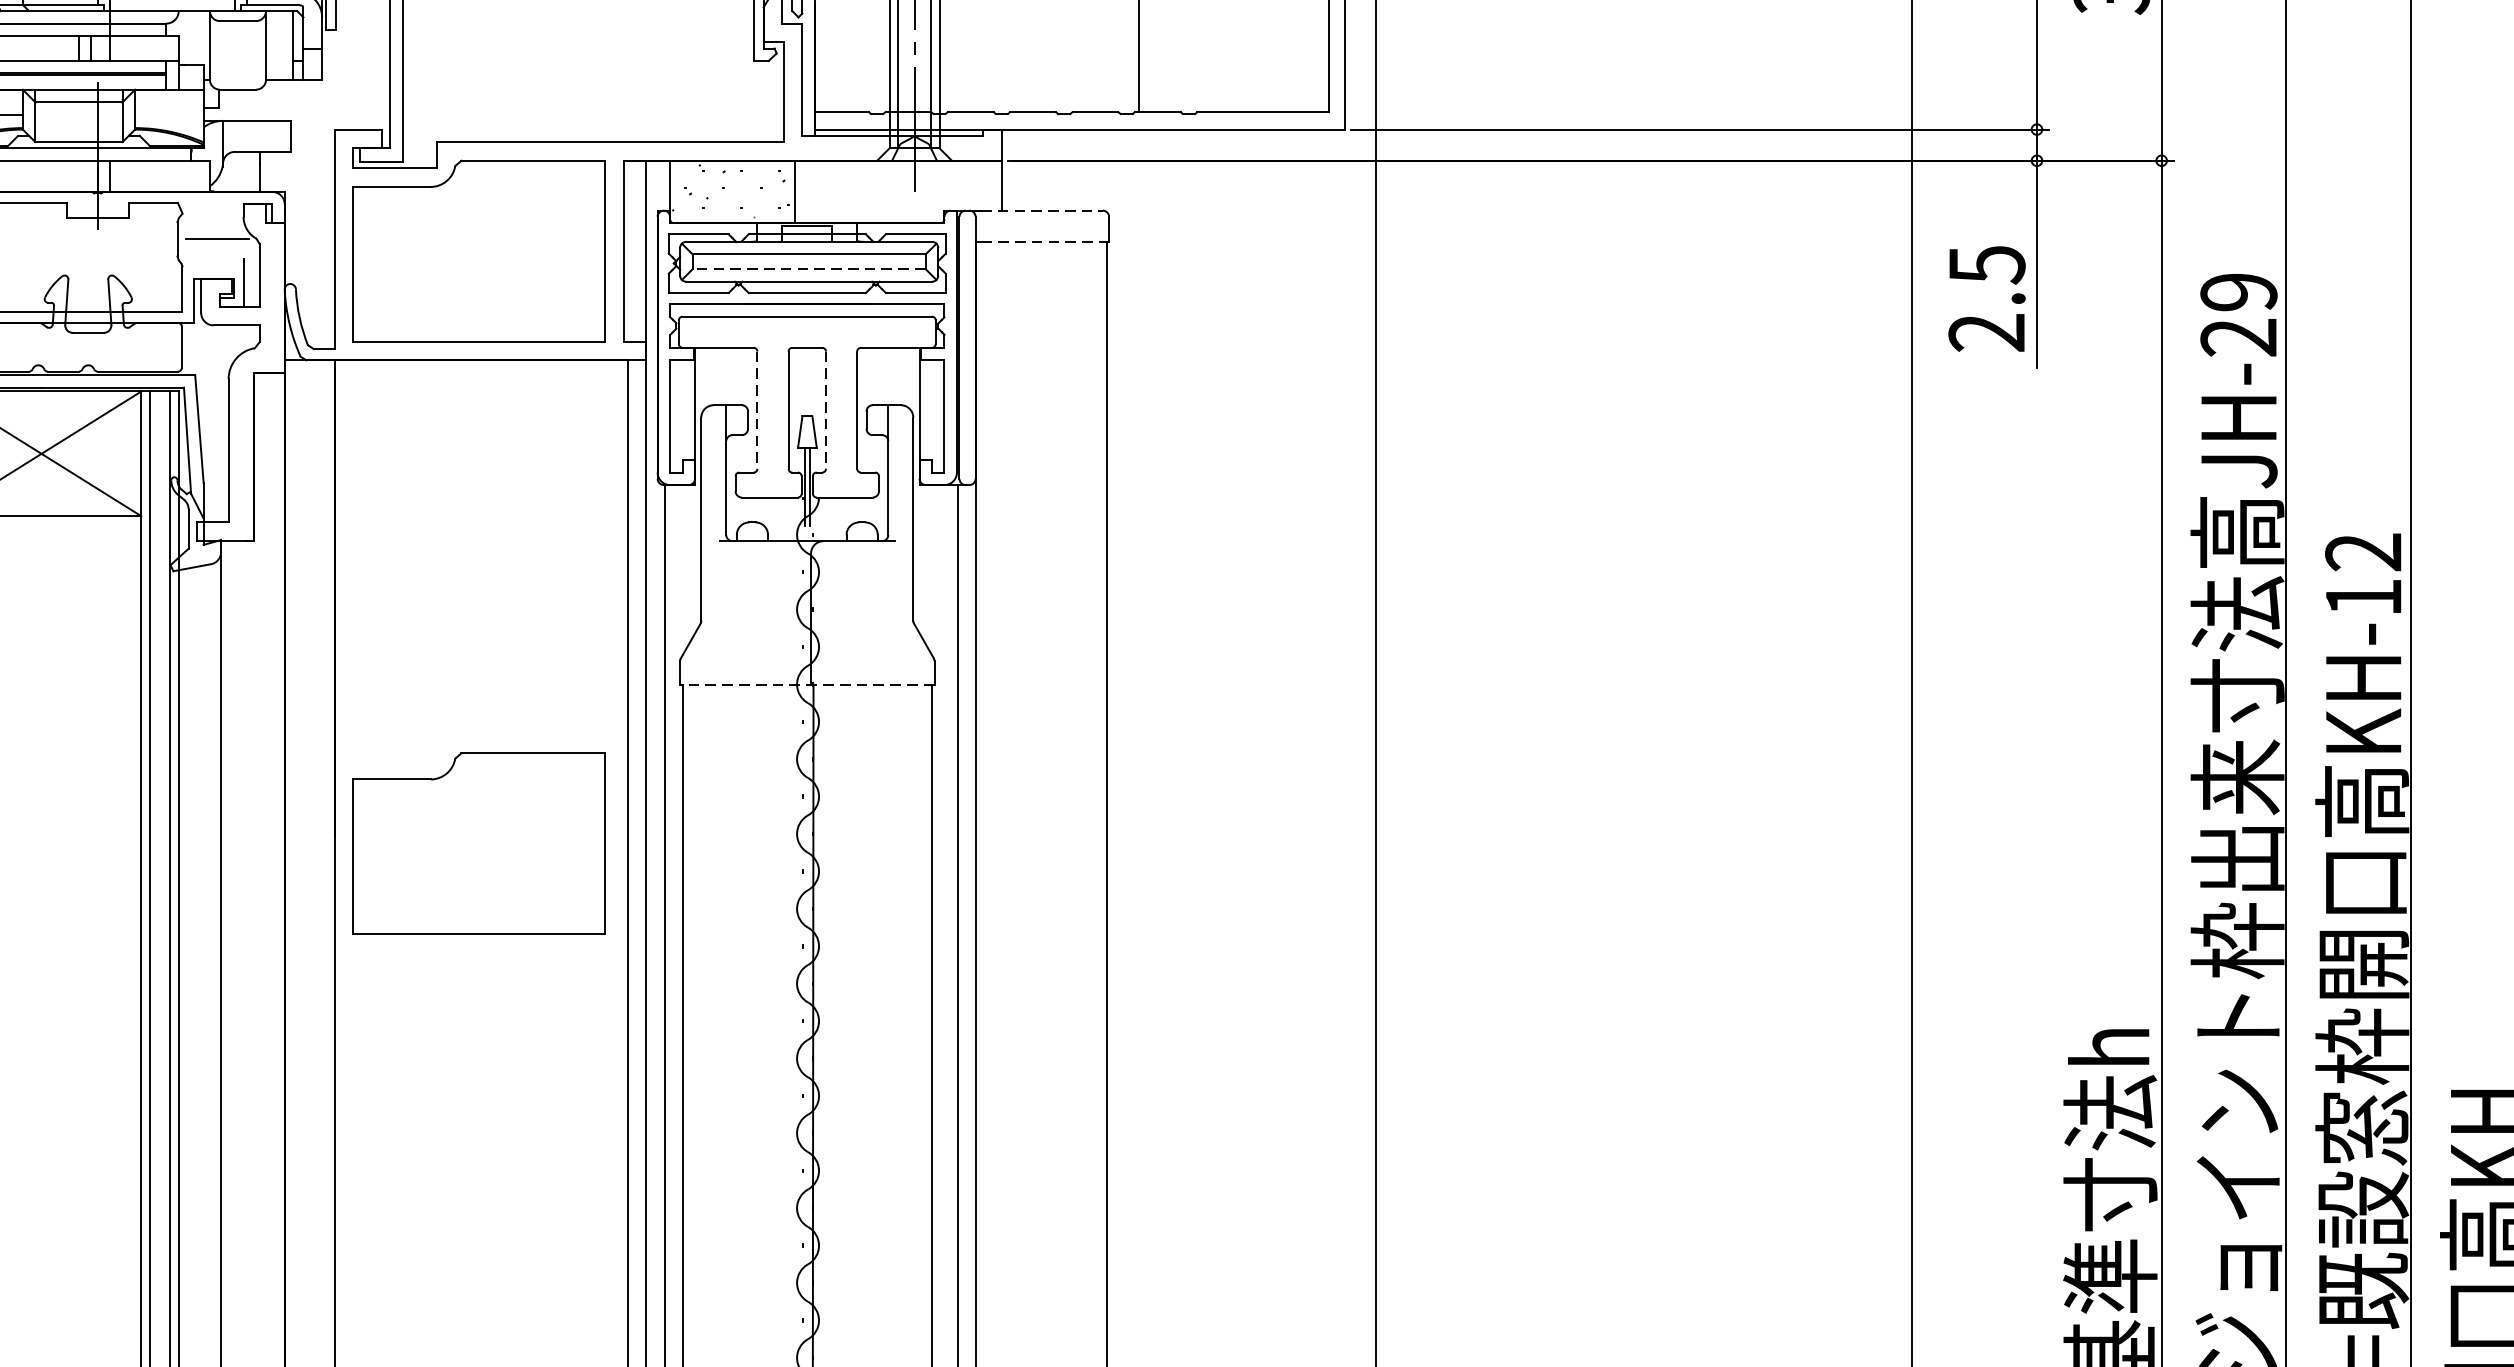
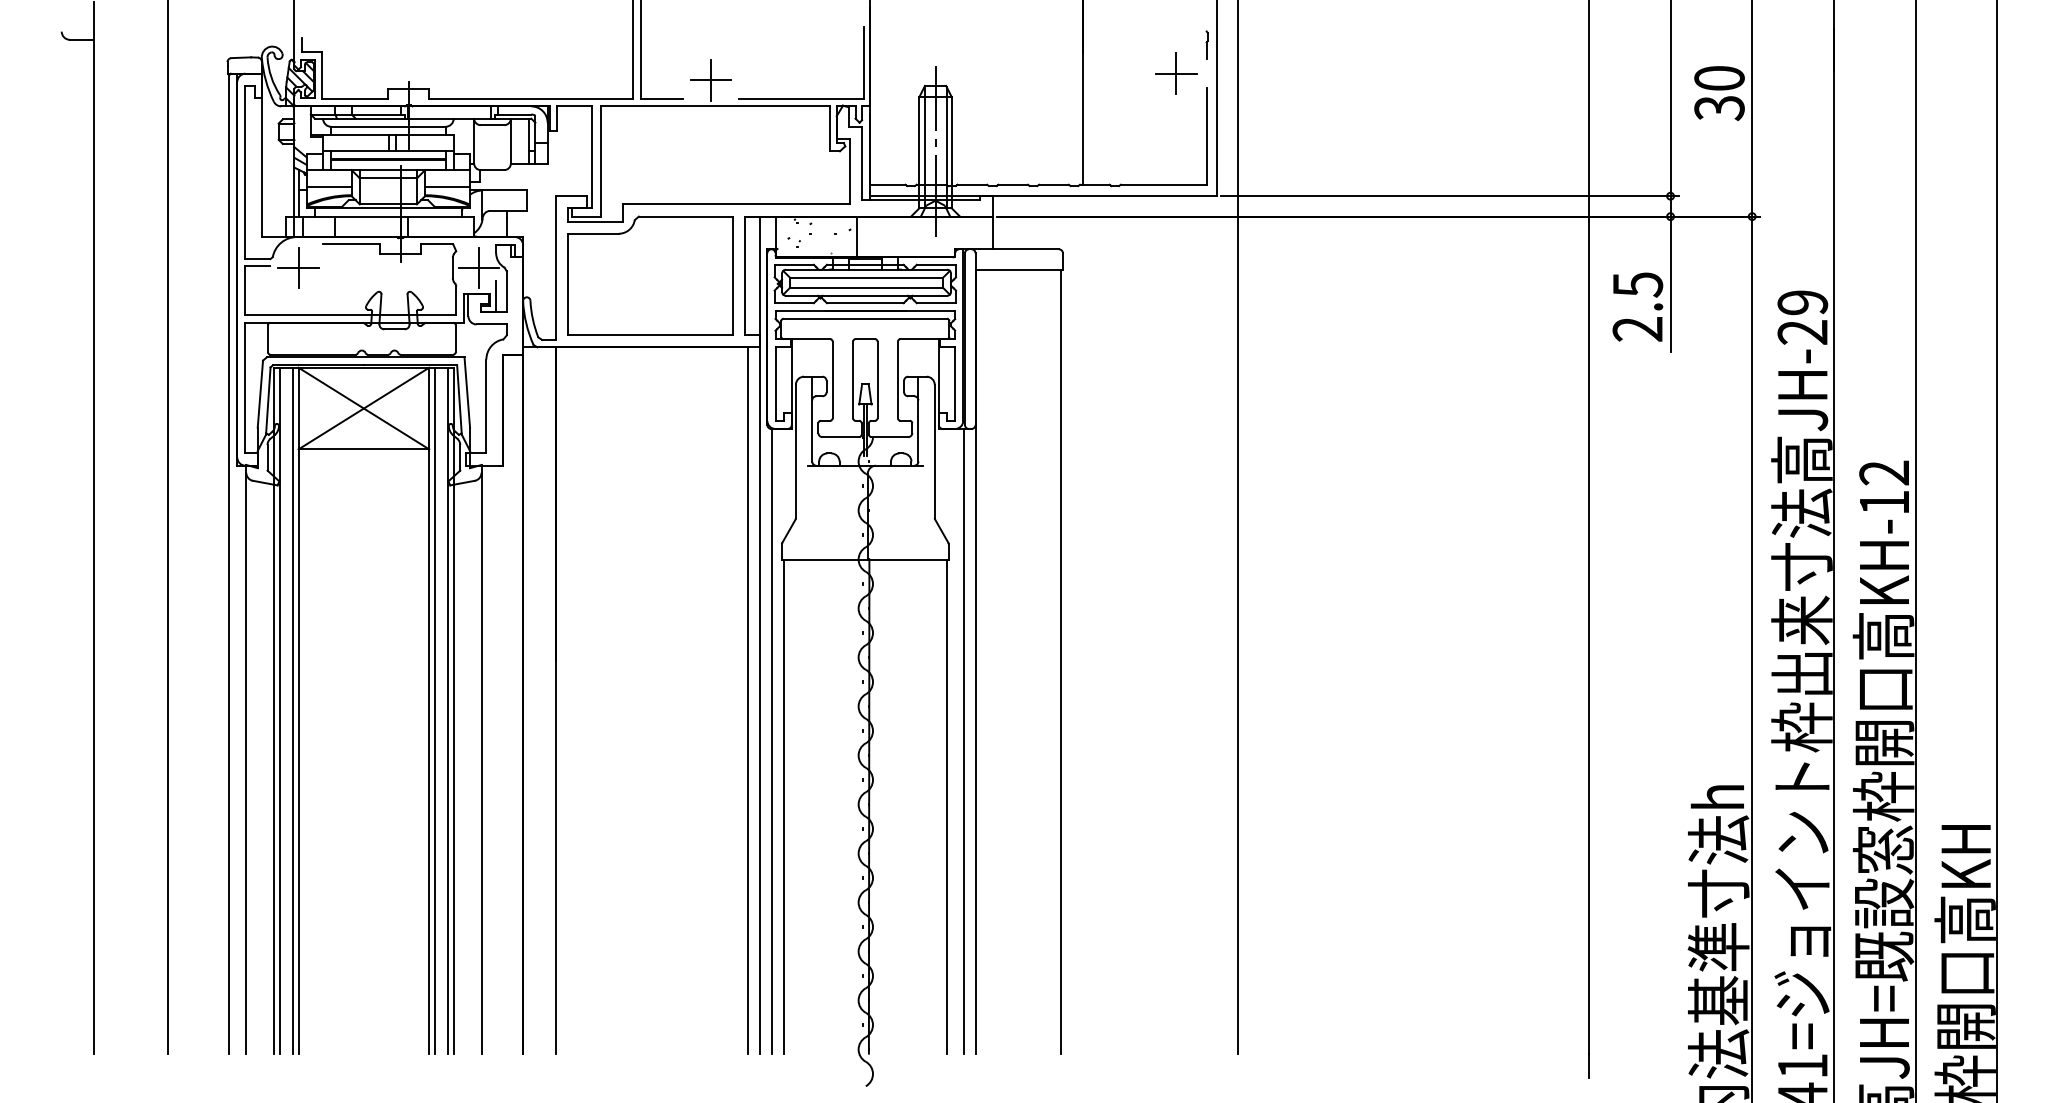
line: (169, 114) -> (447, 186), added
line: (1041, 210) -> (1018, 249), dashed -> solid
line: (218, 238) -> (479, 267), added
line: (1045, 241) -> (1021, 269), dashed -> solid
line: (809, 268) -> (866, 287), dashed -> solid
line: (757, 411) -> (832, 380), dashed -> solid
line: (825, 411) -> (877, 380), dashed -> solid
line: (806, 684) -> (864, 559), dashed -> solid
part: (479, 843) -> (650, 663), removed

